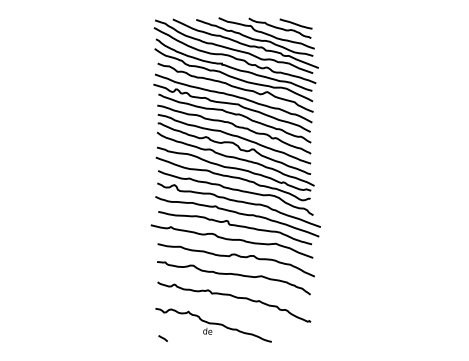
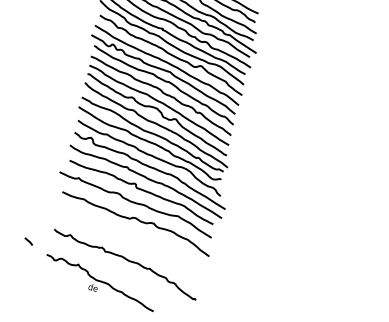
curve: (233, 275) -> (130, 238), removed
line: (162, 338) -> (28, 241), moved

